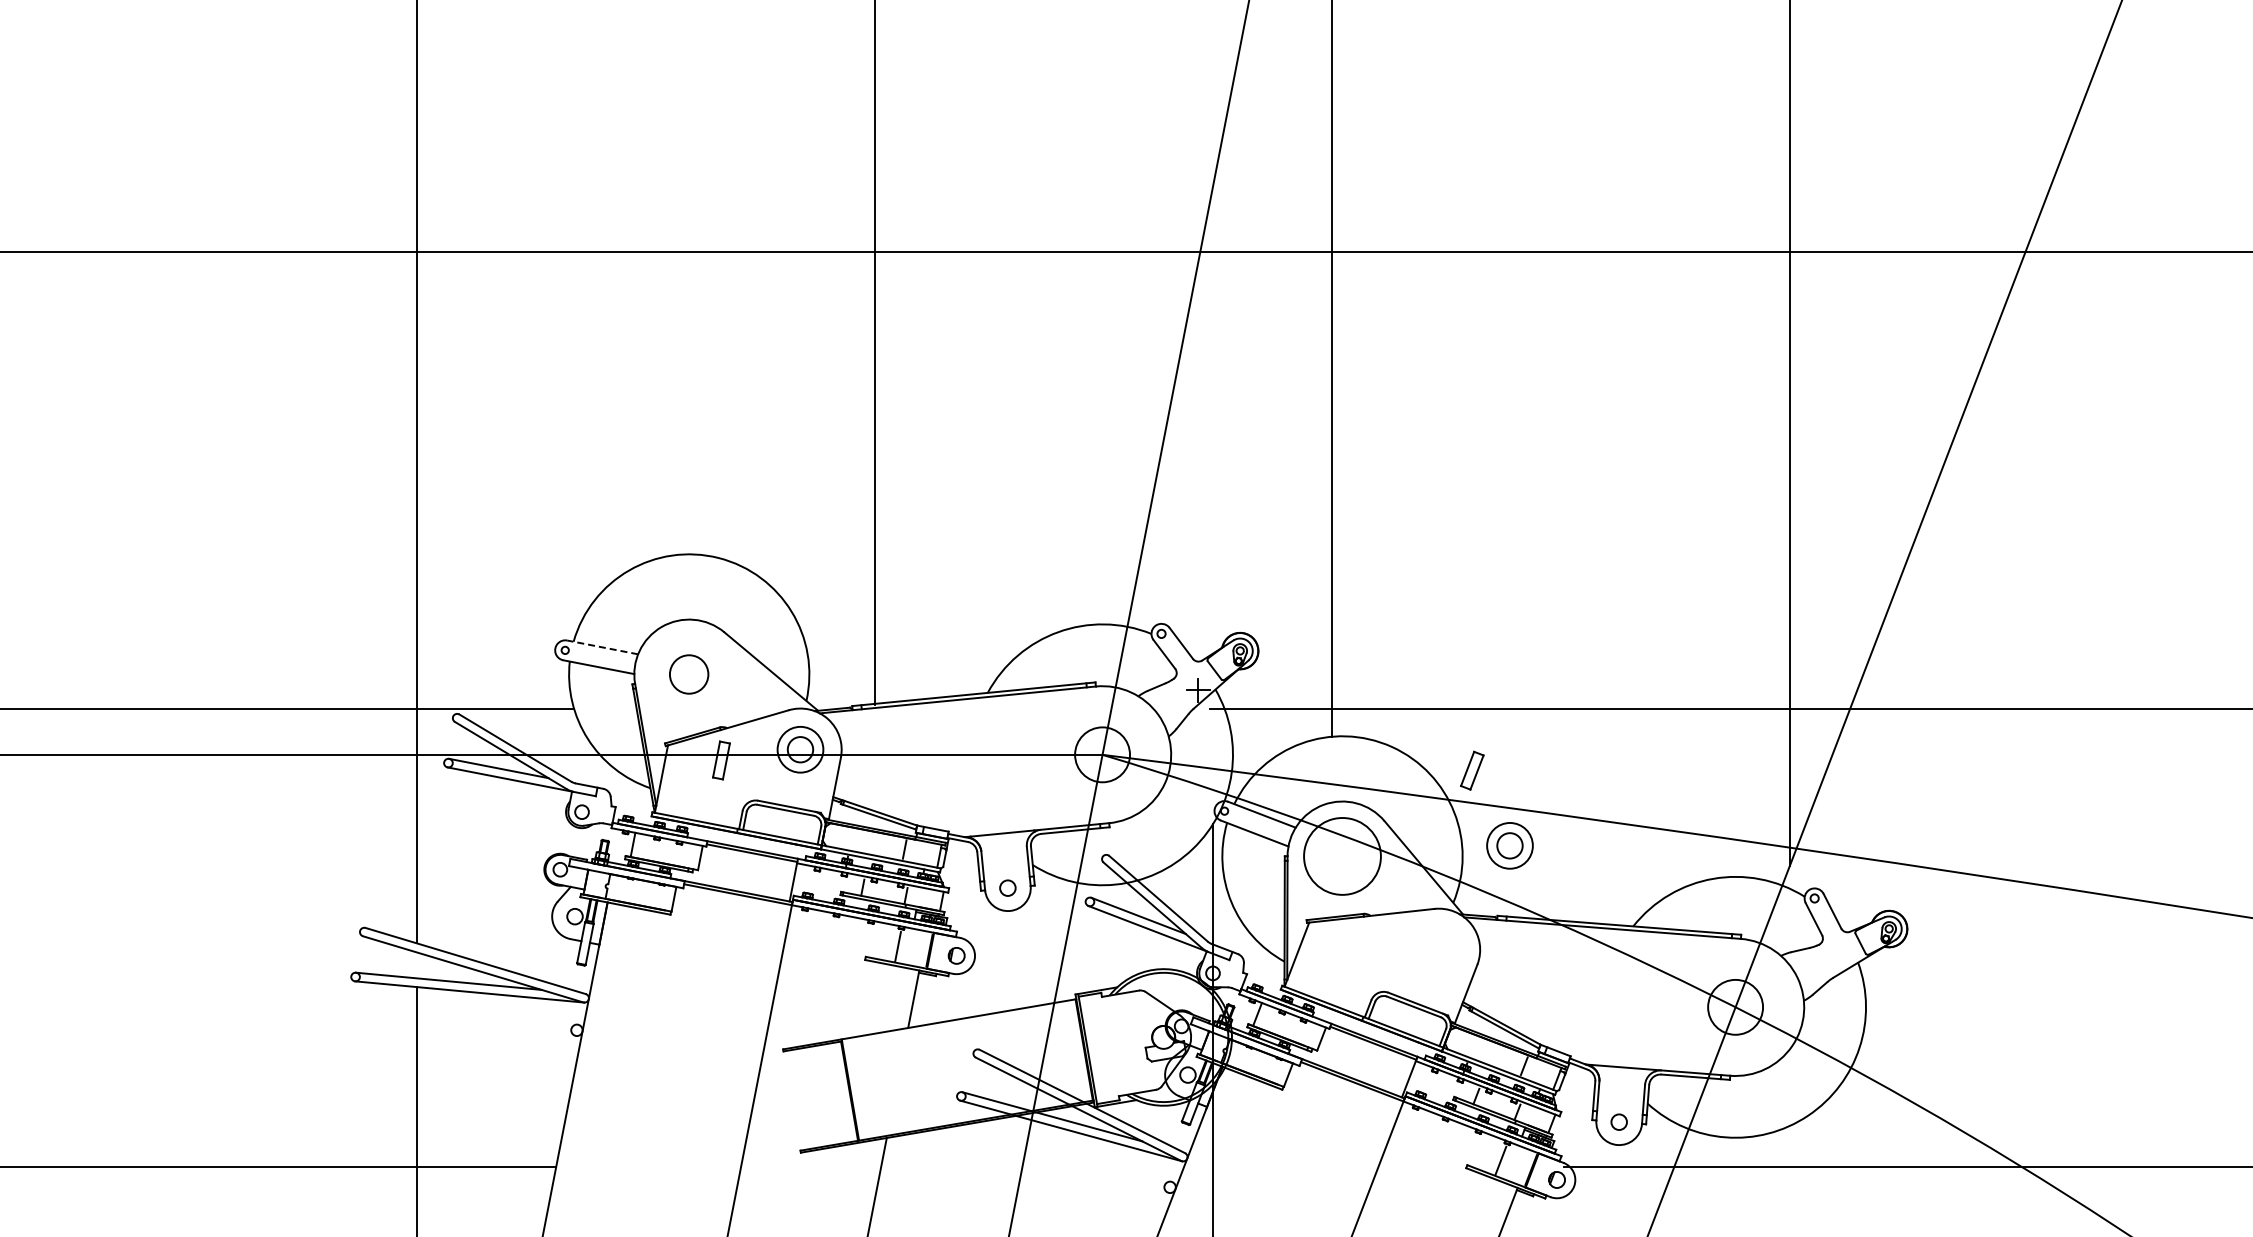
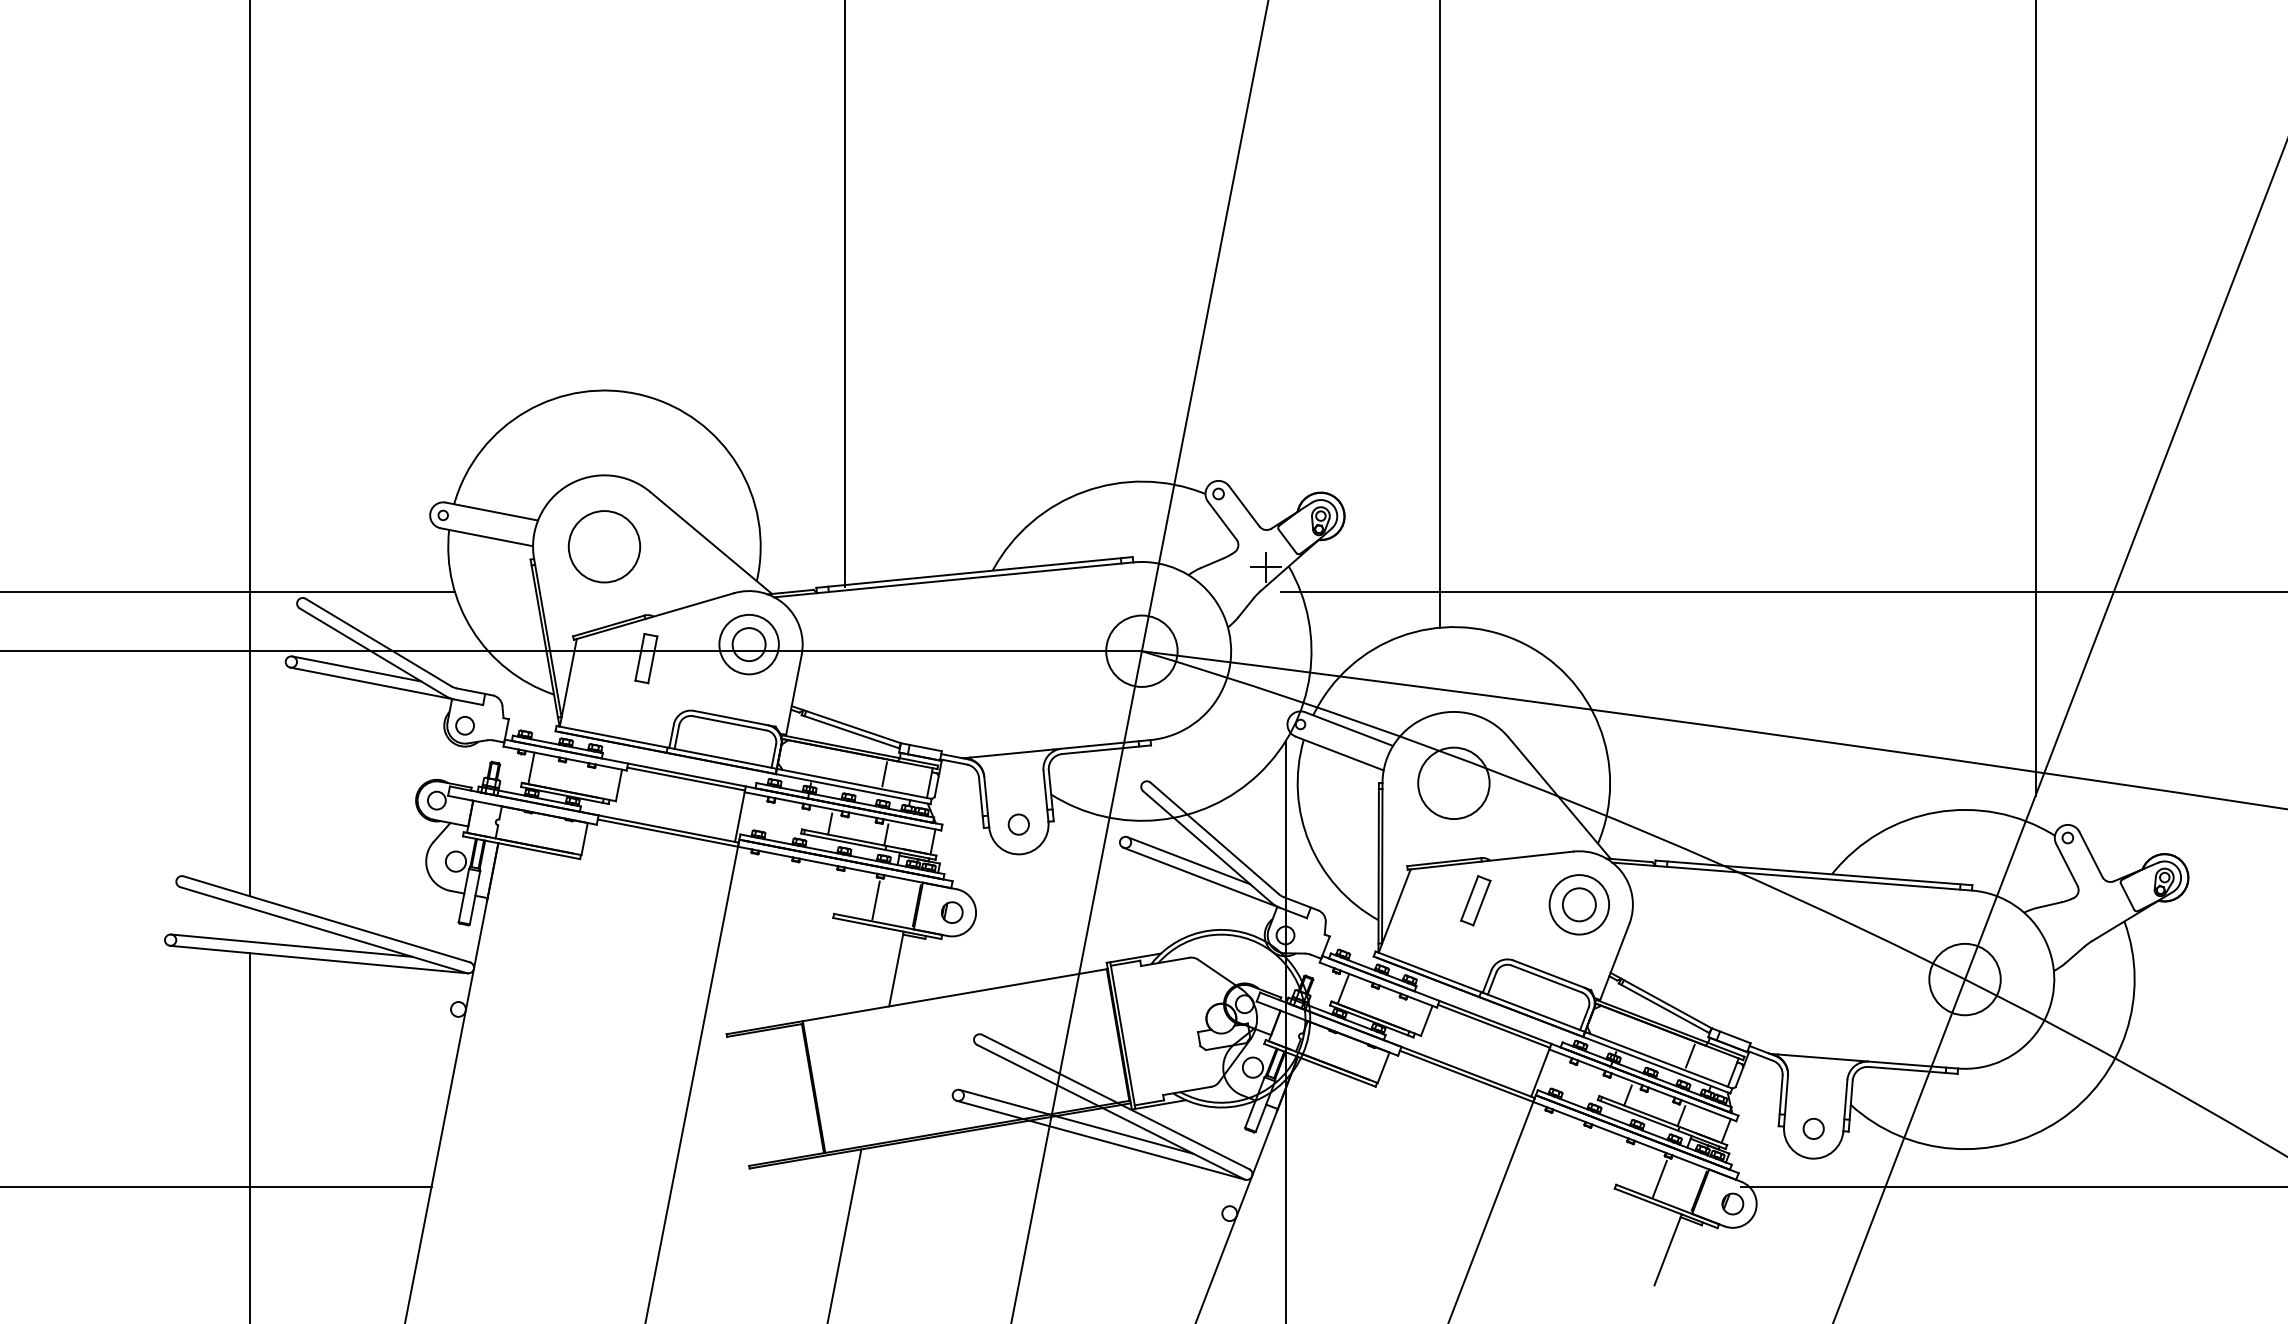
line: (602, 647) -> (491, 511), dashed -> solid
circle: (688, 674) -> (603, 546), size x1.43
part: (1472, 770) -> (1476, 900), moved
part: (1509, 845) -> (1578, 904), moved
circle: (1342, 855) -> (1453, 782), size x0.71

